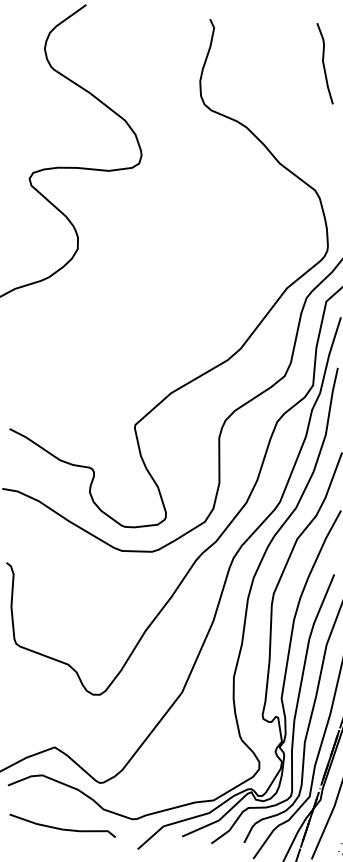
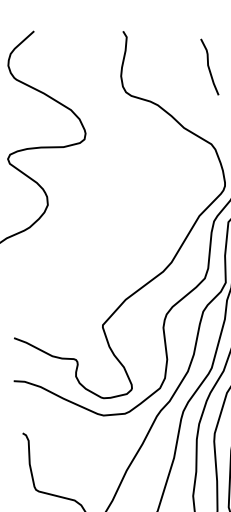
curve: (324, 63) -> (209, 67), moved

